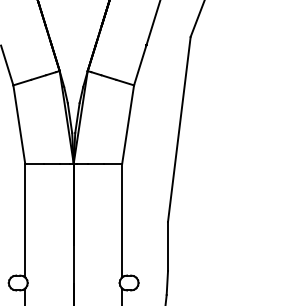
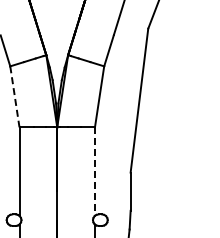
line: (18, 124) -> (14, 96), solid -> dashed
line: (121, 221) -> (94, 172), solid -> dashed

